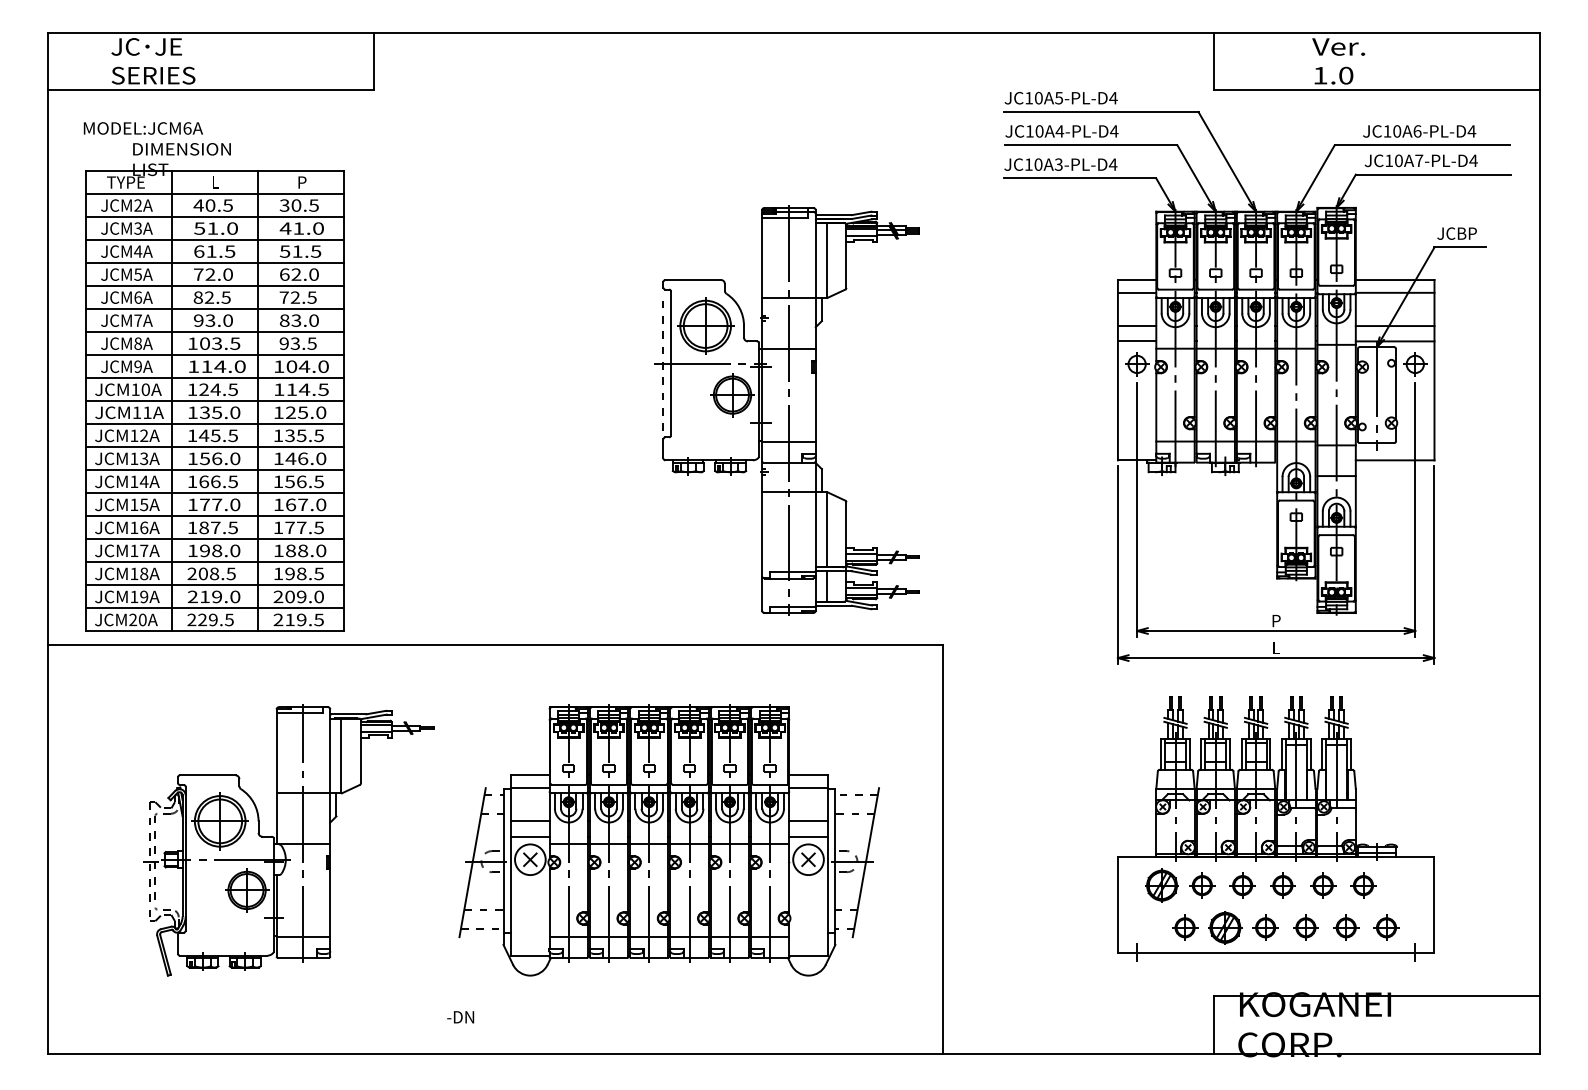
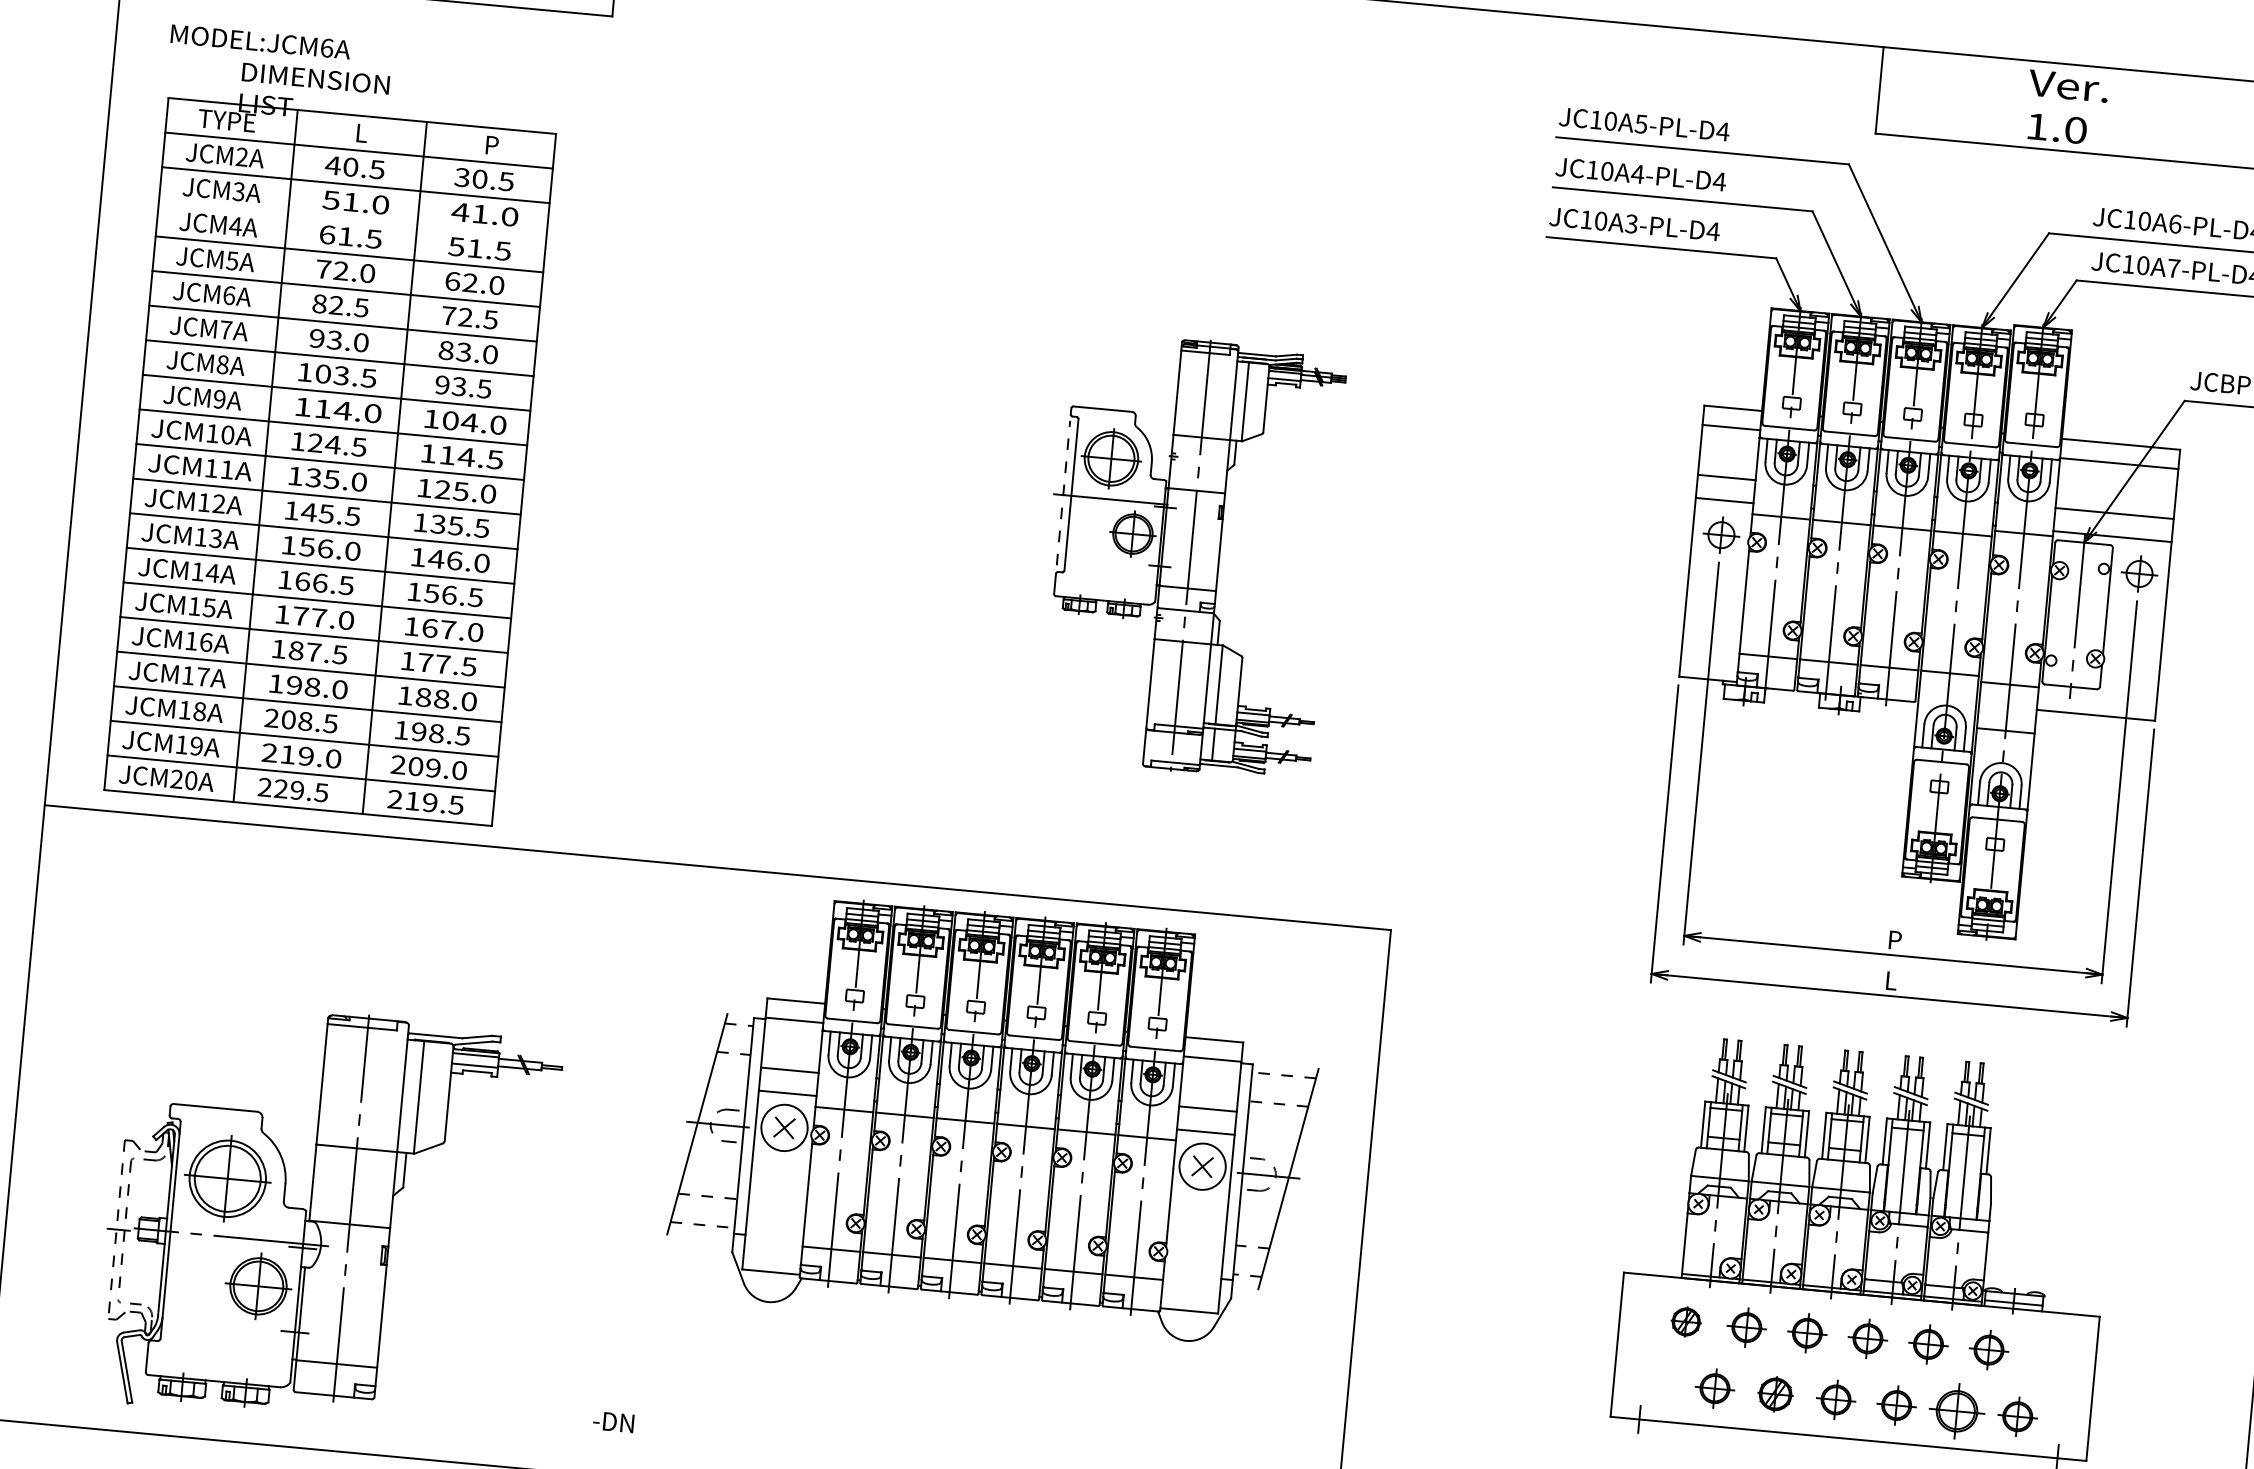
line: (214, 240) -> (351, 220), removed
part: (786, 410) -> (1188, 555), size x0.7
part: (288, 840) -> (327, 1217), moved
part: (668, 840) -> (994, 1118), moved
part: (1161, 885) -> (1685, 1321), size x0.6
part: (1225, 927) -> (1775, 1393), size x0.7
part: (1346, 927) -> (1957, 1410), size x1.4

